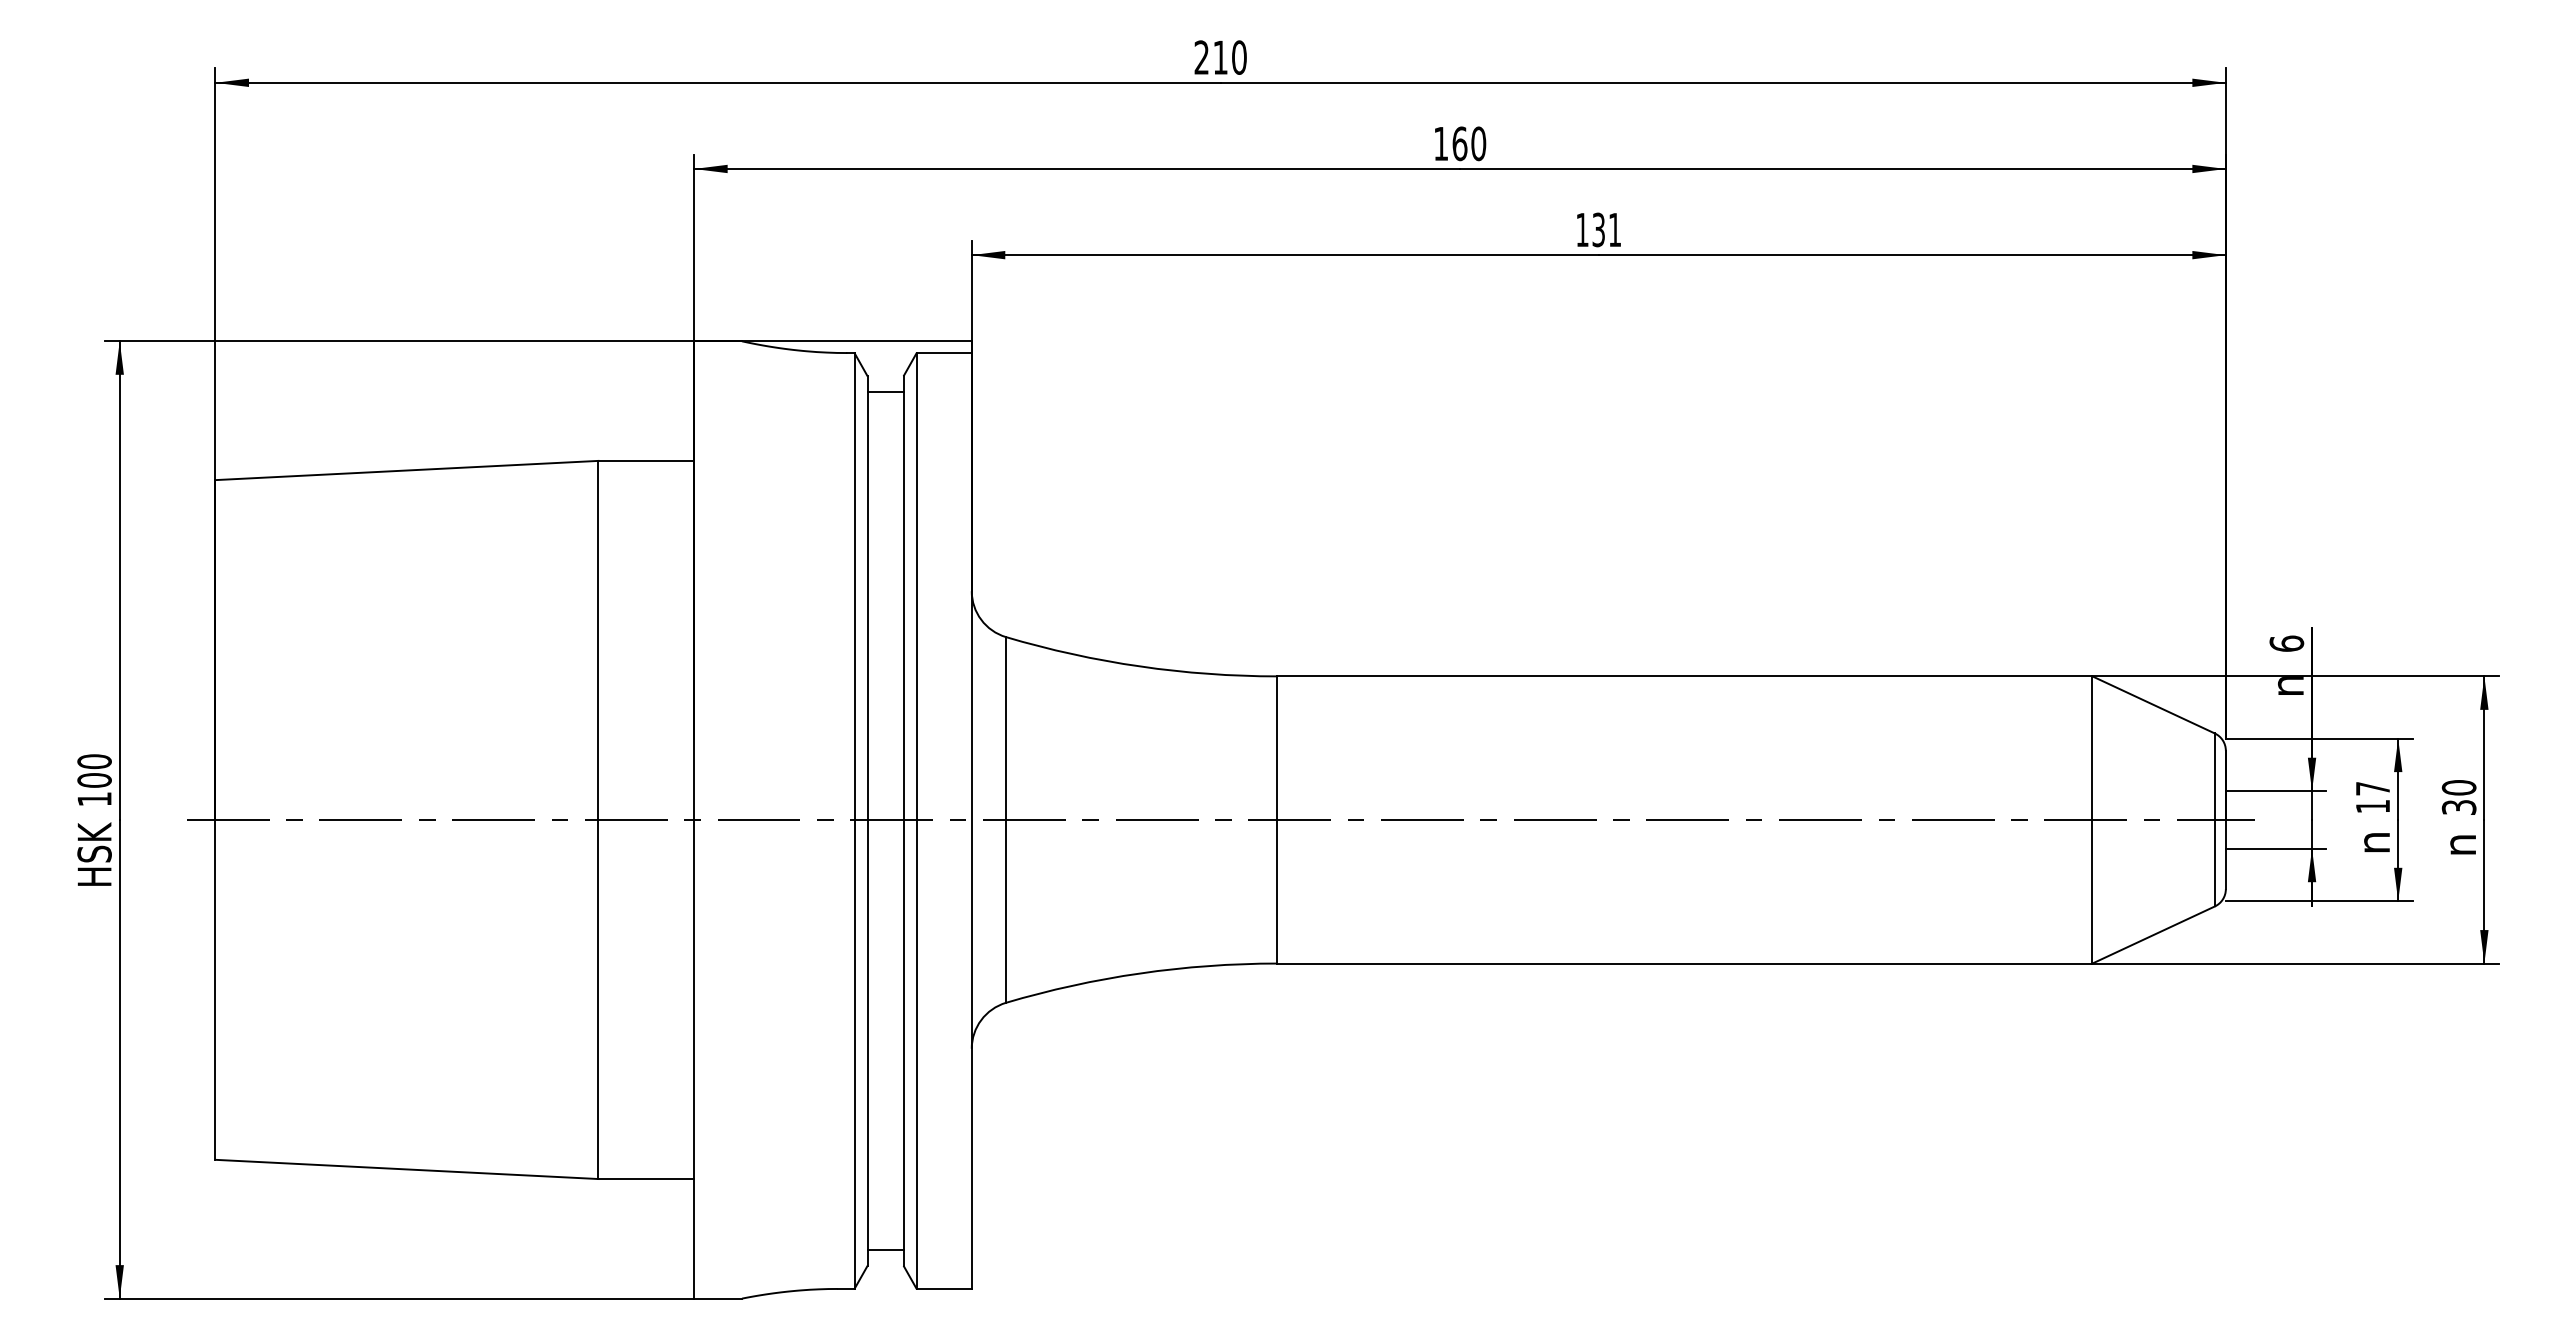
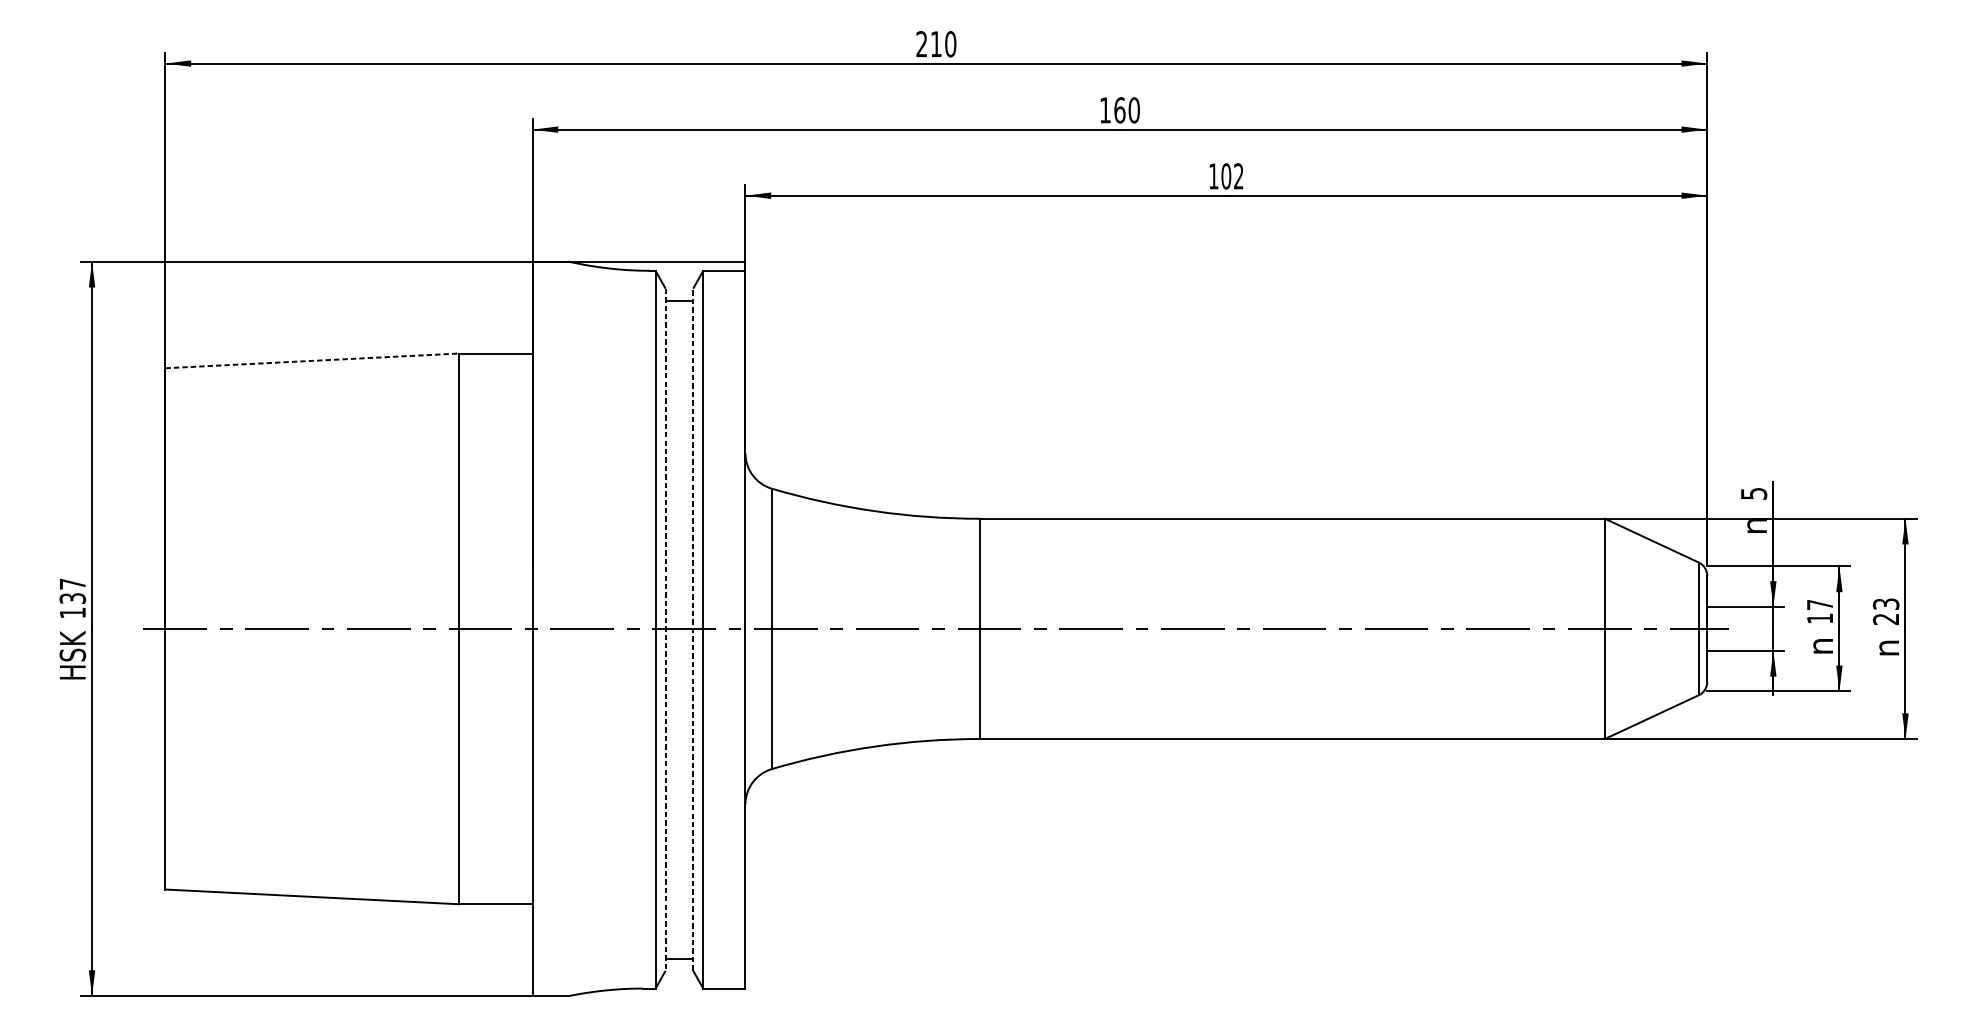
text: (1606, 229) -> (1232, 176), 131 -> 102
line: (406, 470) -> (311, 360), solid -> dashed
text: (2286, 643) -> (1753, 493), 6 -> 5
text: (94, 770) -> (72, 590), 100 -> 137
text: (2458, 797) -> (1885, 611), 30 -> 23
line: (867, 821) -> (665, 630), solid -> dashed
line: (903, 821) -> (693, 630), solid -> dashed

